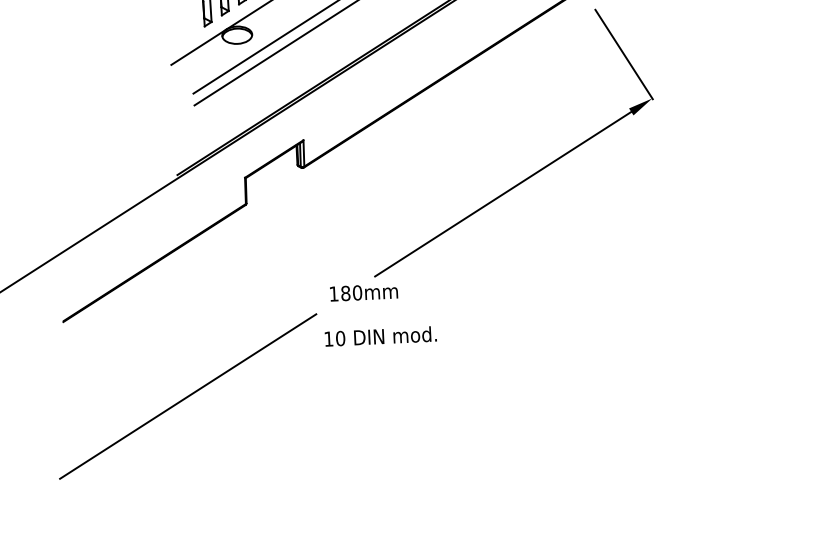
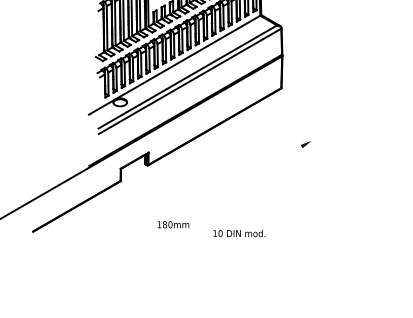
line: (623, 53) -> (299, 119), removed
line: (503, 192) -> (240, 181), removed
text: (381, 336) -> (239, 233), moved
line: (188, 395) -> (89, 268), removed

